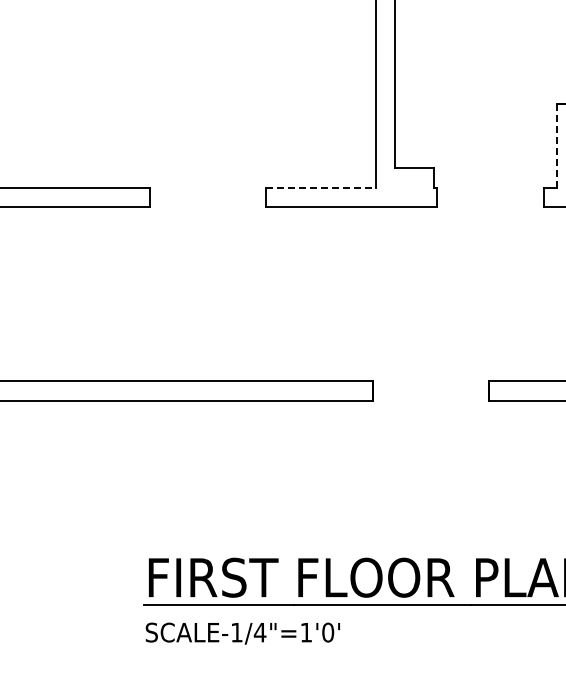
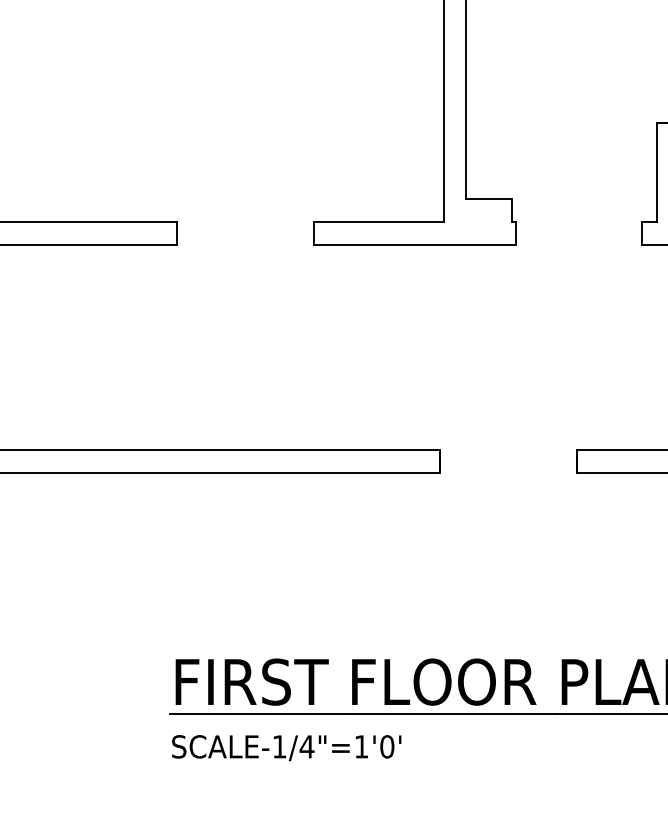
line: (556, 145) -> (656, 171), dashed -> solid
line: (321, 187) -> (379, 221), dashed -> solid

